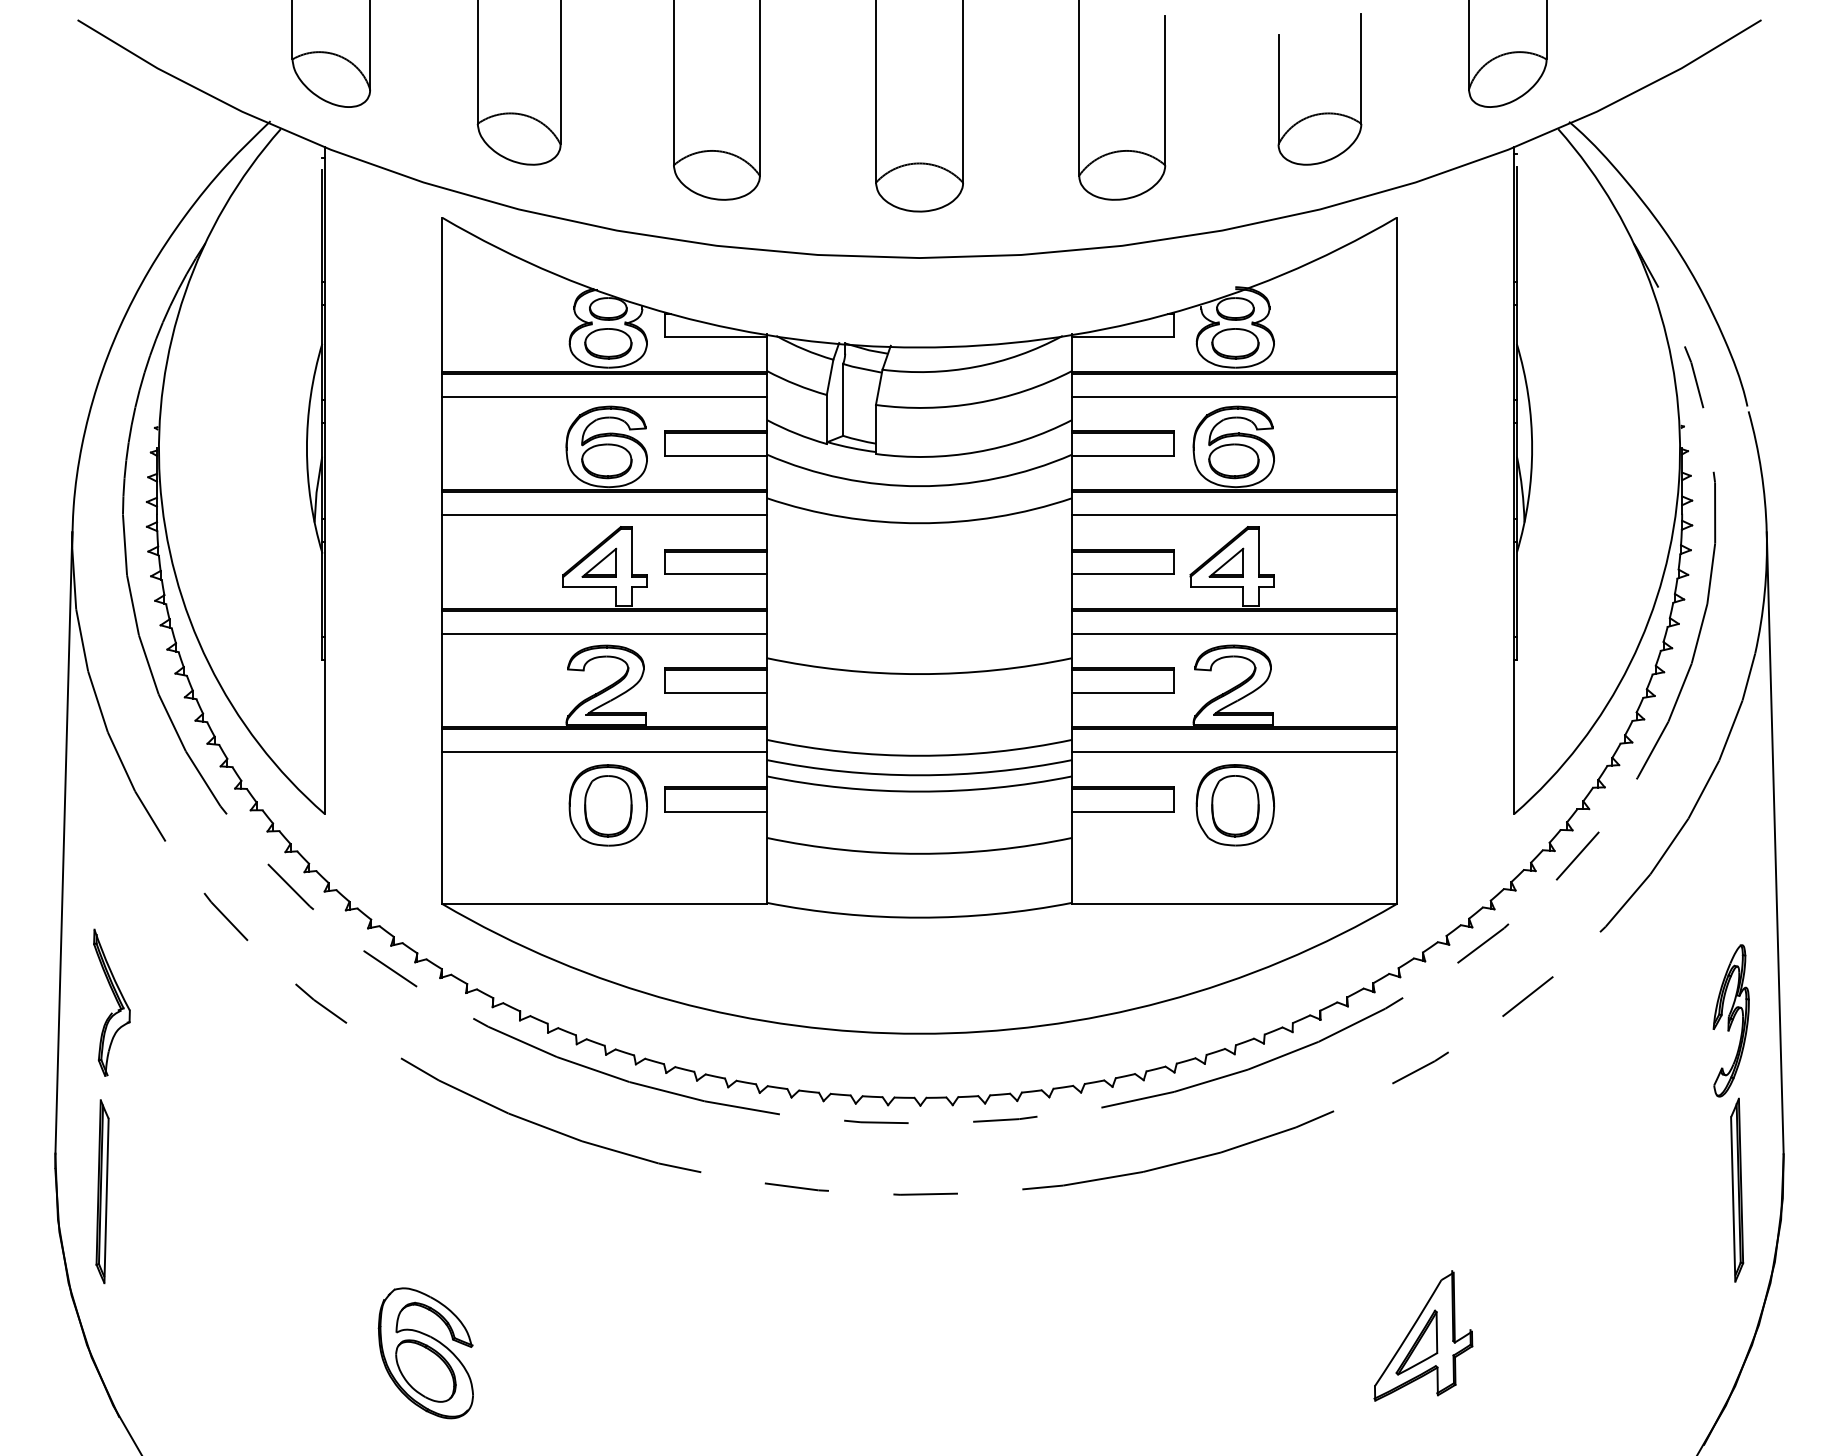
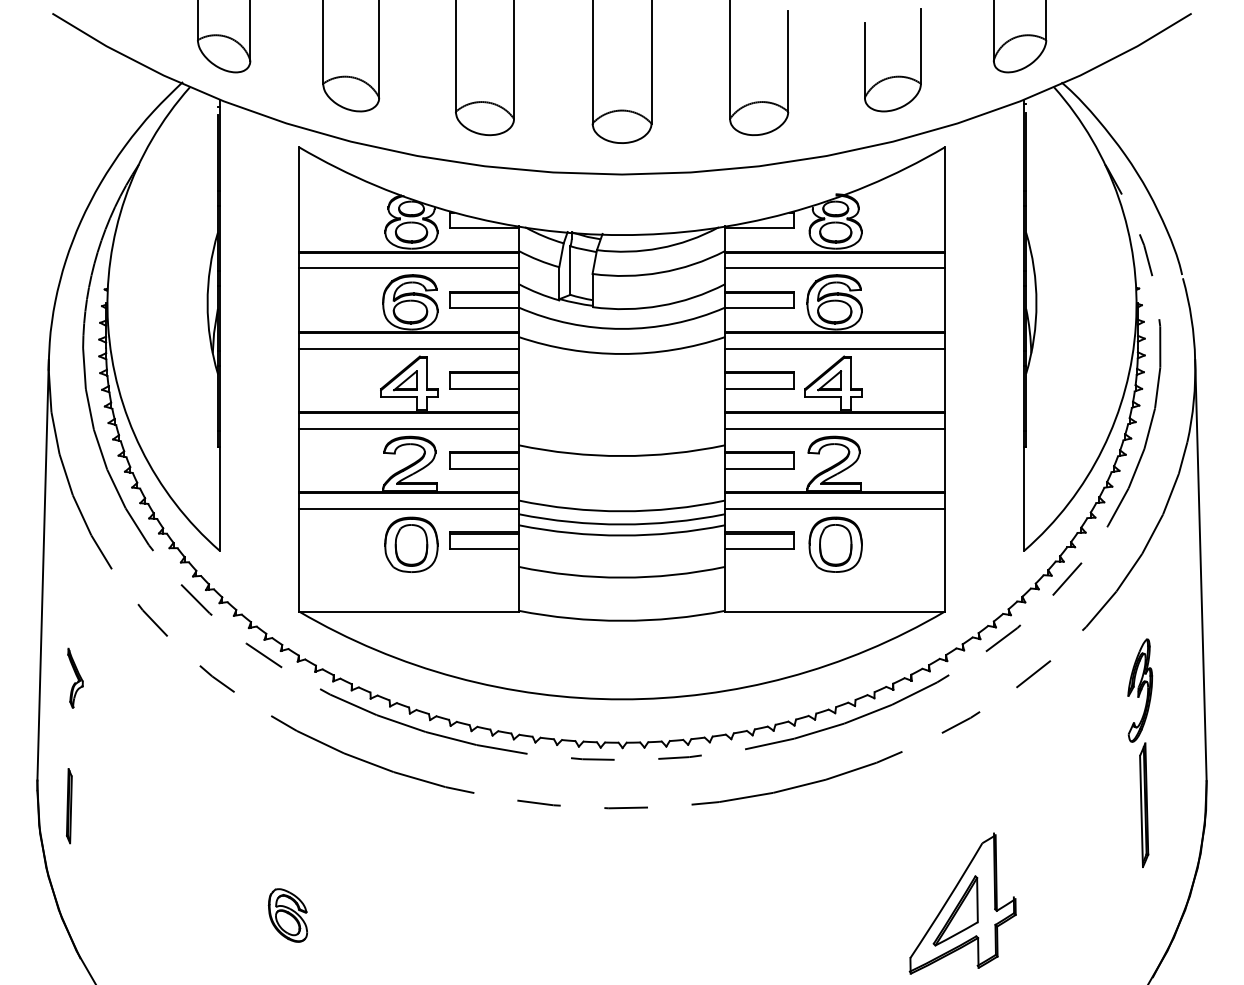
part: (111, 1002) -> (75, 678), size x0.6
part: (1731, 1112) -> (1140, 752), moved
part: (102, 1190) -> (69, 805), size x0.6
part: (1422, 1335) -> (962, 903), size x1.6
part: (425, 1353) -> (287, 915), size x0.6

